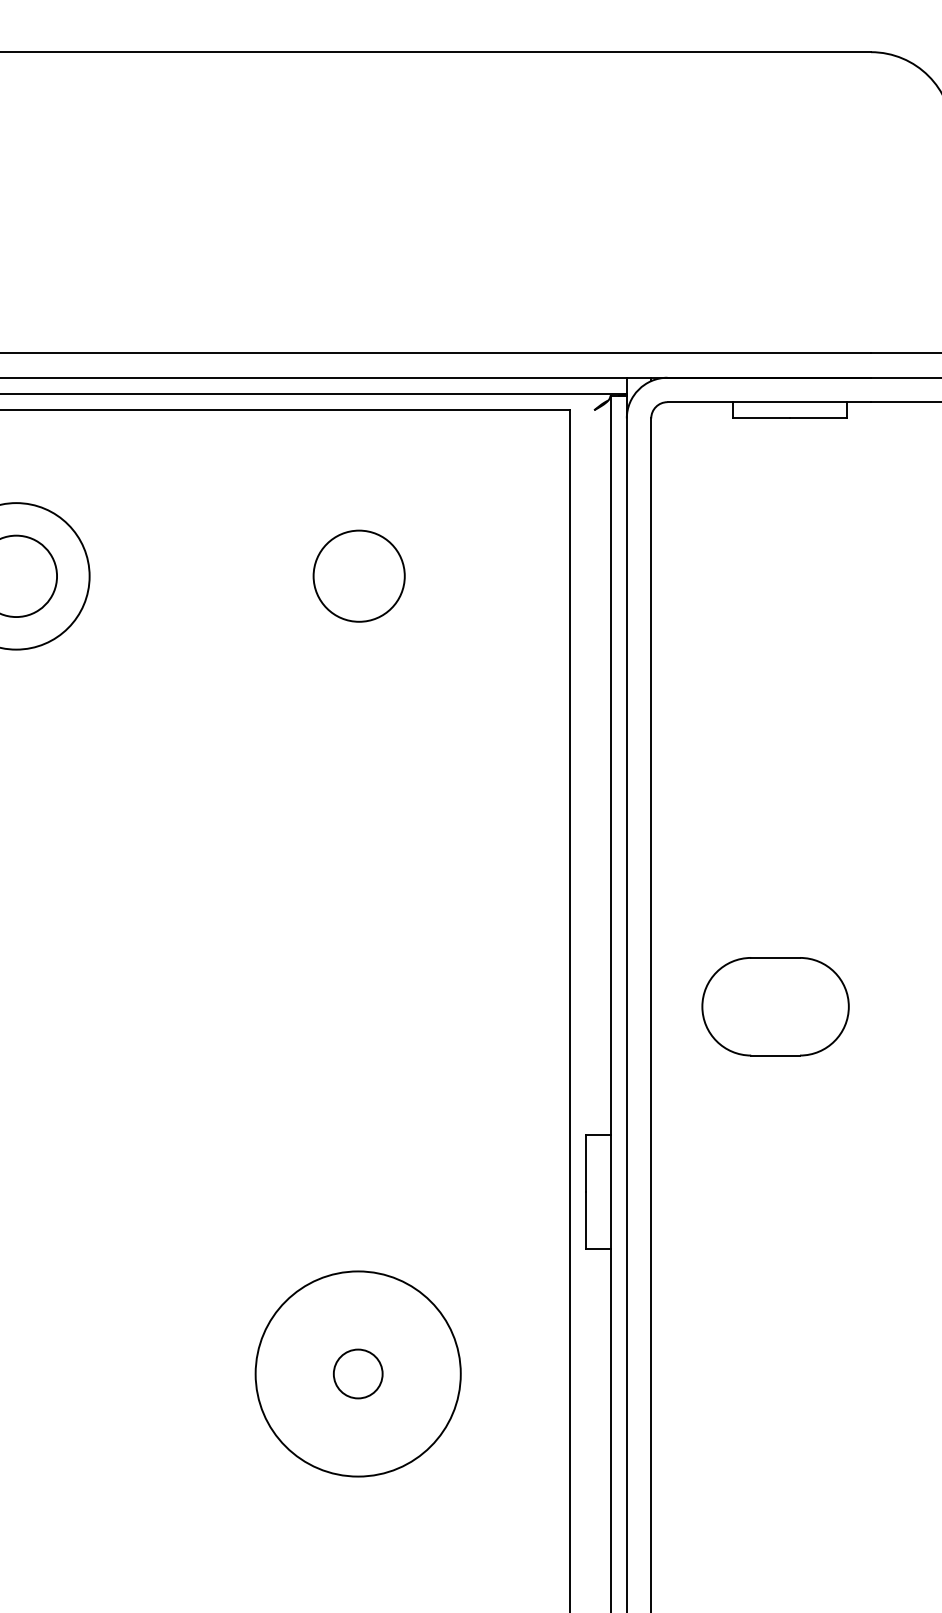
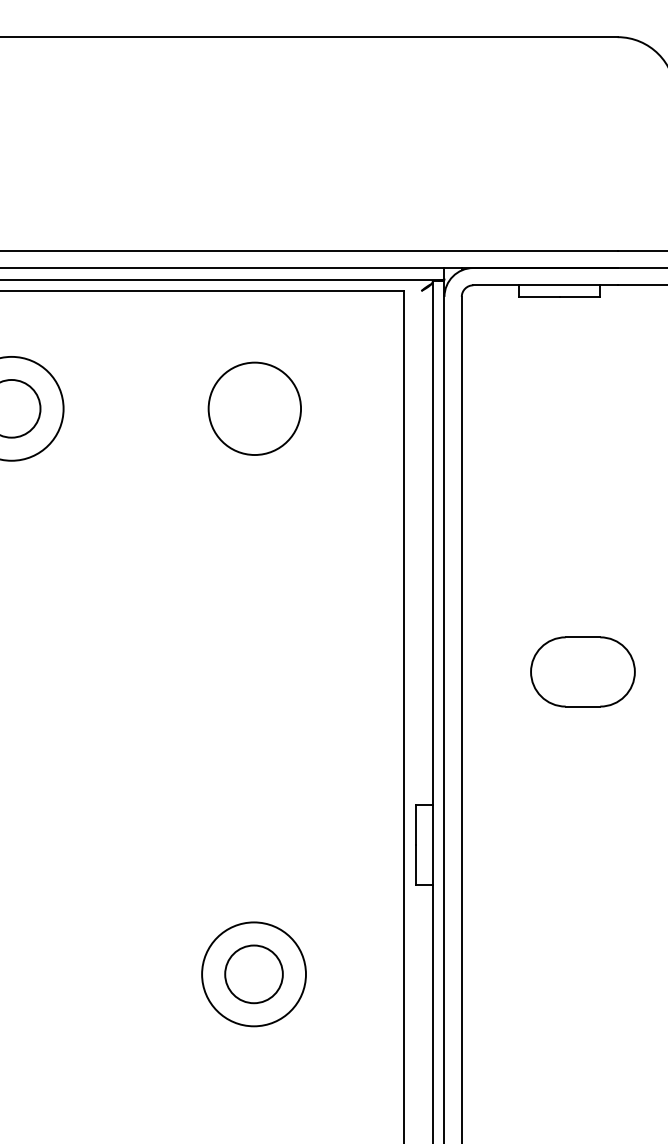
circle: (358, 575) -> (254, 408), size x1.43
part: (774, 1006) -> (582, 671), moved
circle: (357, 1374) -> (253, 974), size x0.71
circle: (357, 1374) -> (253, 974), size x1.67

